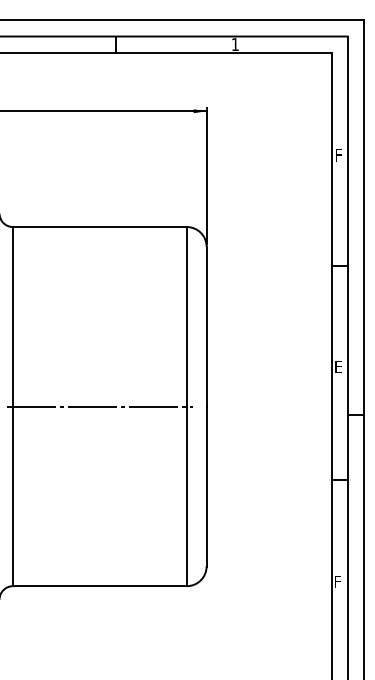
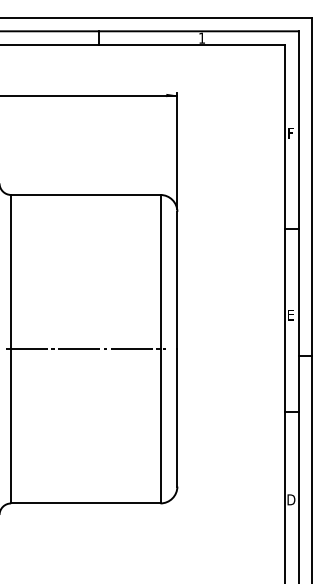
text: (339, 581) -> (291, 499), F -> D

